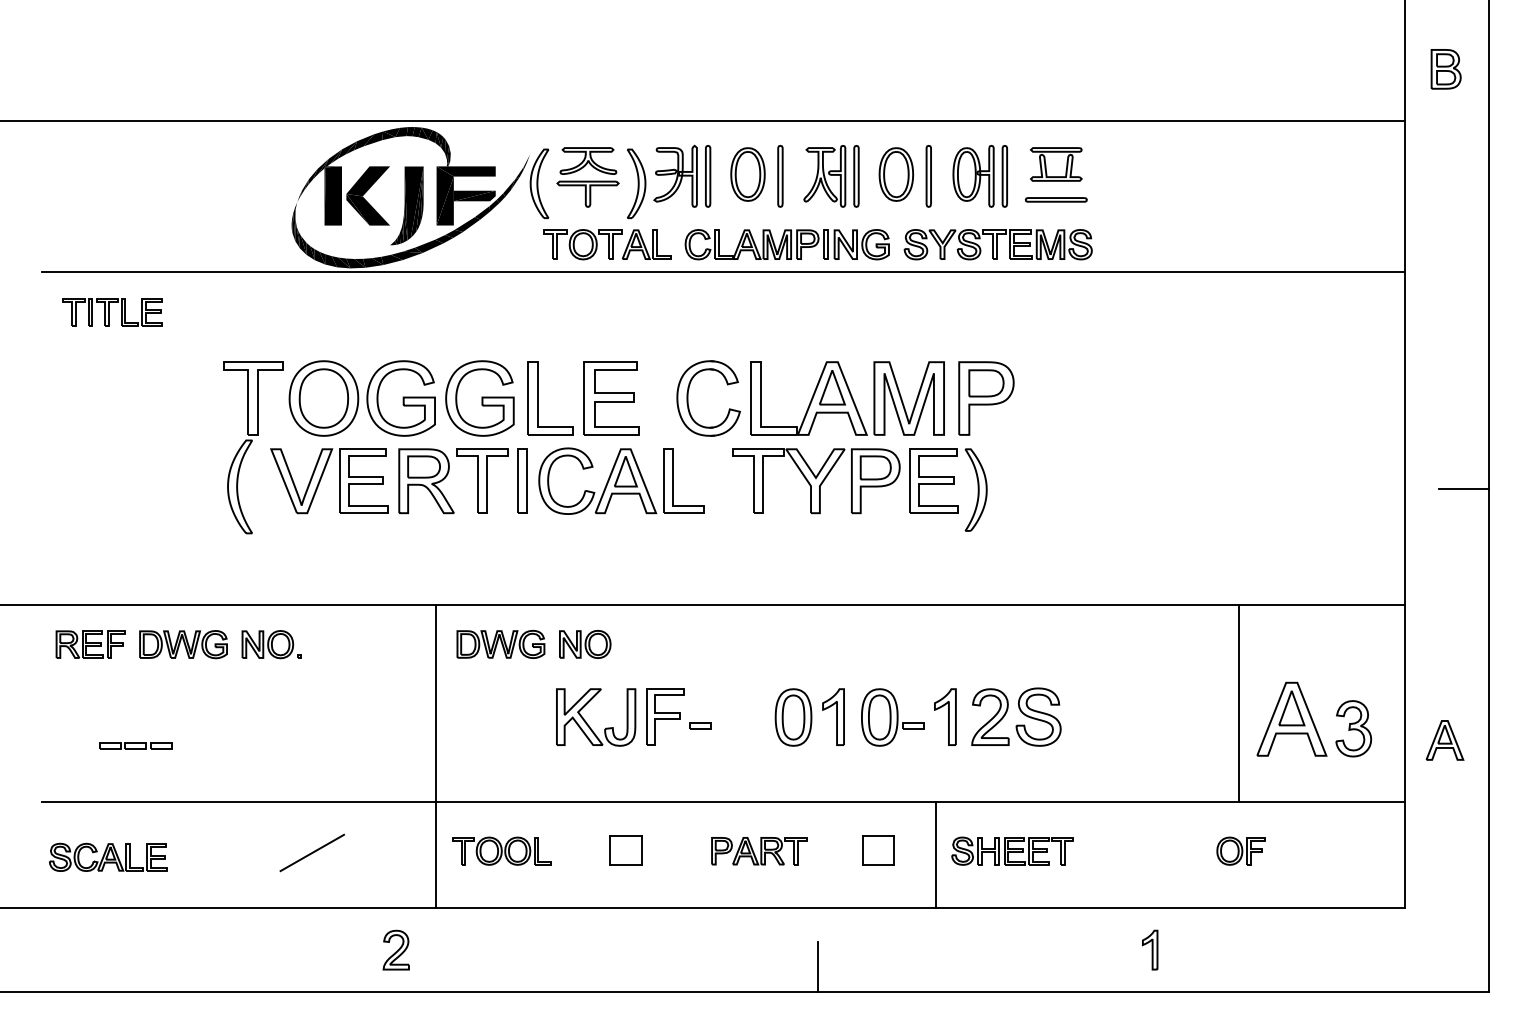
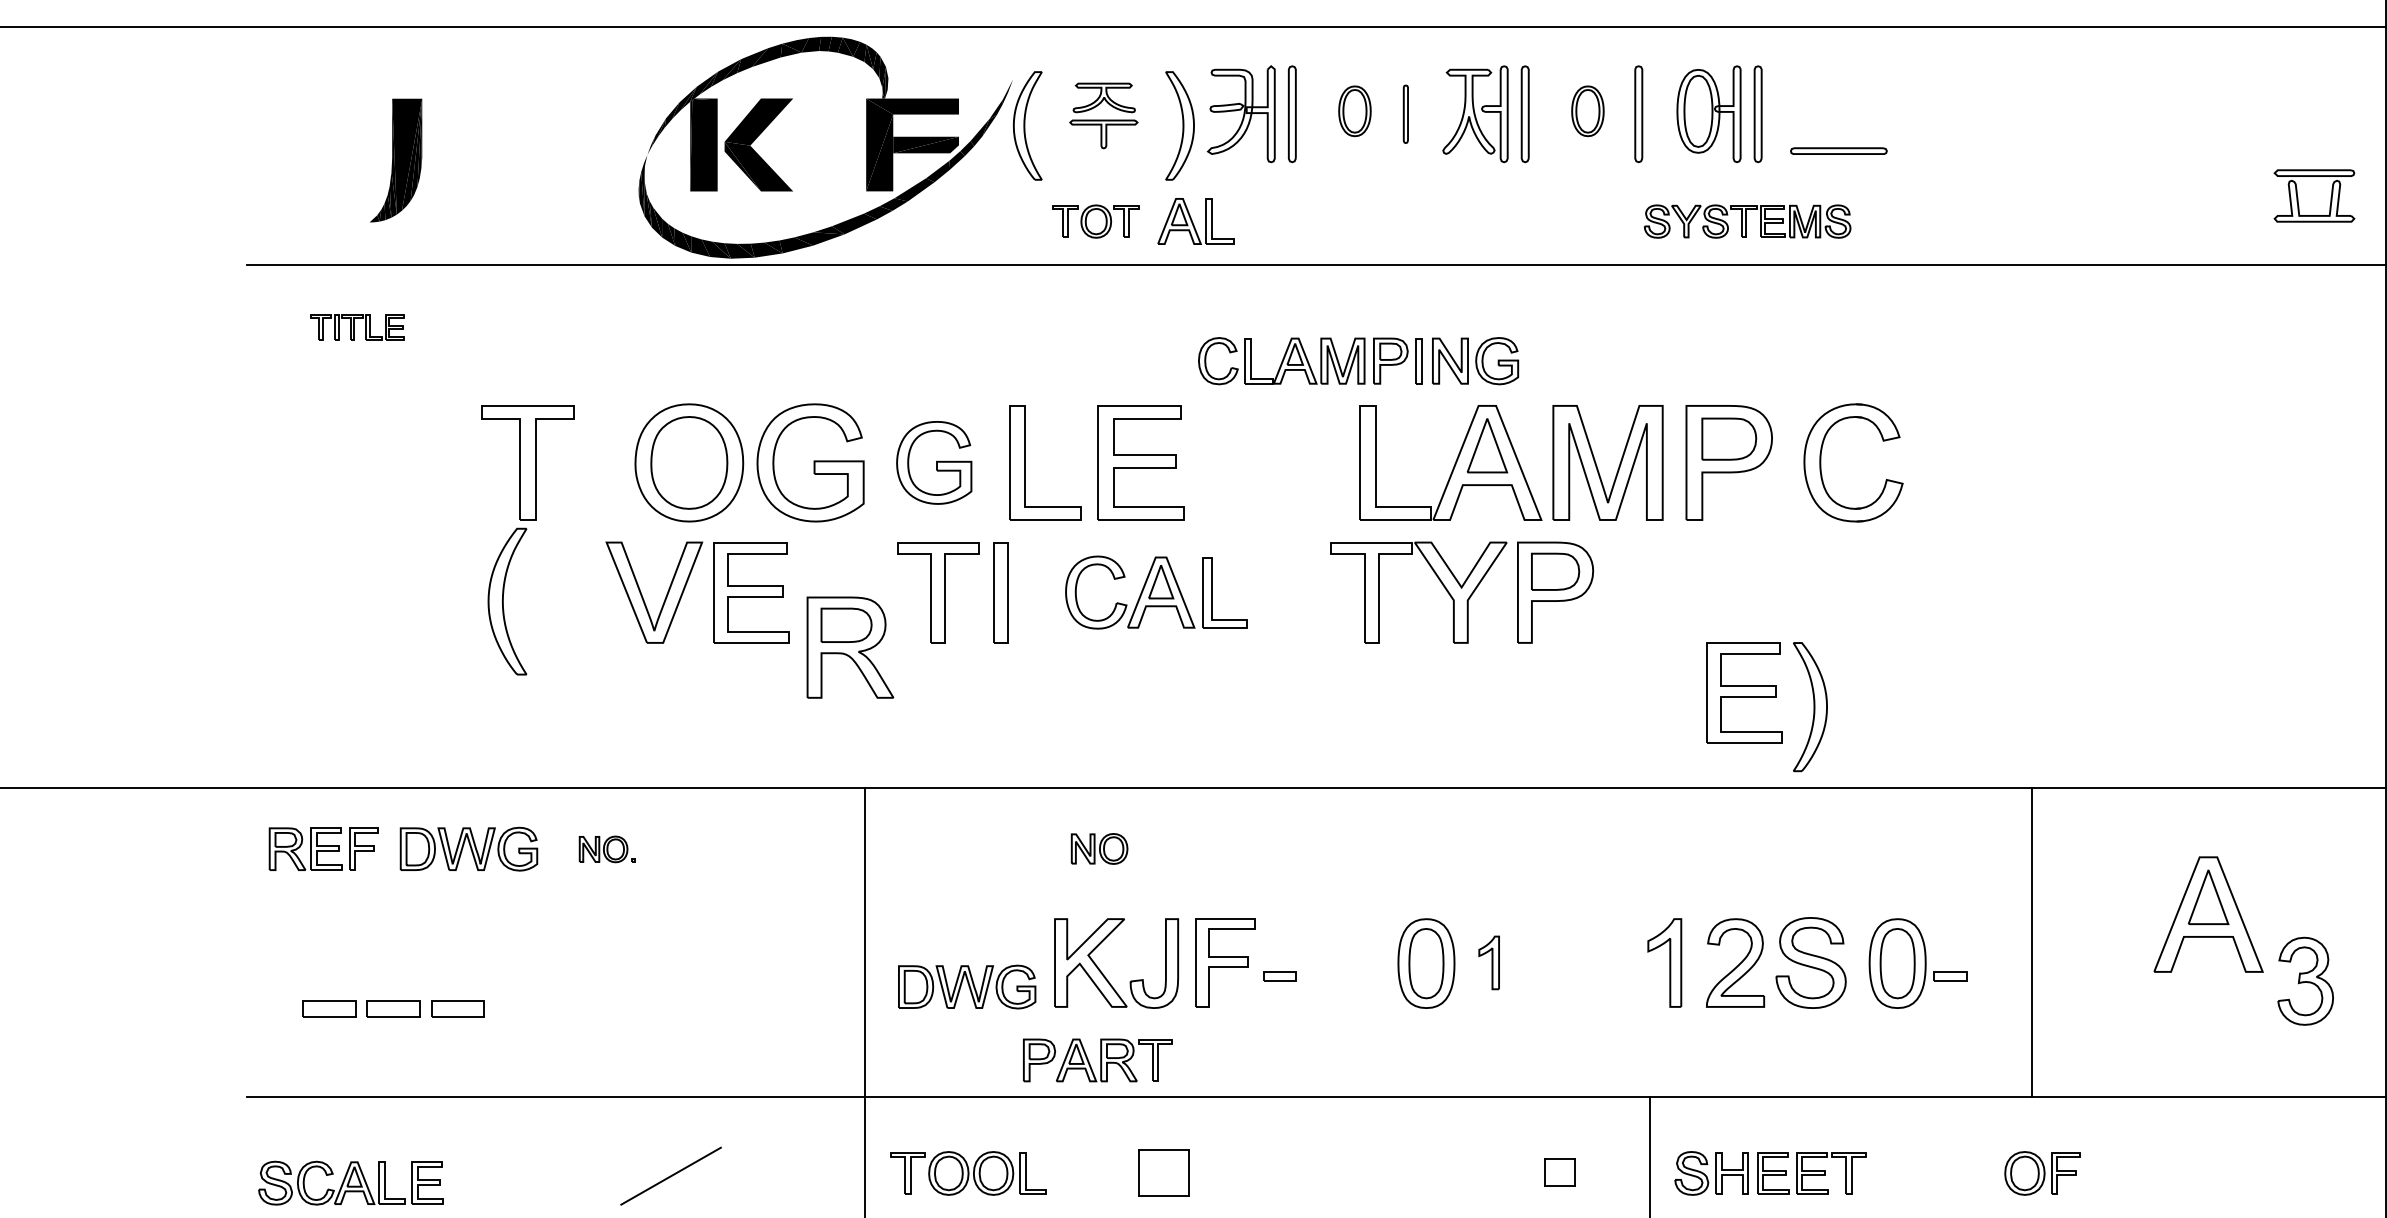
part: (1046, 164) -> (2299, 196), moved
part: (747, 174) -> (1354, 111), size x0.6
part: (896, 174) -> (1588, 111), size x0.6
part: (780, 176) -> (1405, 114), size x0.6
part: (587, 177) -> (1103, 115), size x0.7
part: (406, 205) -> (395, 159), moved
part: (582, 244) -> (1095, 221), size x0.7
part: (786, 244) -> (1357, 360), moved
part: (997, 244) -> (1746, 221), size x0.7
part: (112, 312) -> (357, 327), size x0.6
part: (479, 398) -> (933, 462), size x0.7
part: (688, 398) -> (1821, 462), moved
part: (253, 447) -> (528, 539), moved
part: (621, 480) -> (1156, 591), size x0.7
part: (426, 481) -> (850, 648), moved
part: (948, 489) -> (1766, 706), moved
part: (500, 643) -> (966, 985), moved
part: (271, 644) -> (607, 848), size x0.6
part: (585, 644) -> (1099, 848), size x0.7
line: (1238, 703) -> (2032, 941), moved
part: (833, 716) -> (1489, 962), size x0.6
part: (892, 717) -> (1917, 963), moved
part: (1291, 718) -> (2208, 913), moved
part: (135, 745) -> (393, 1007), size x1.6
part: (878, 850) -> (1559, 1172), size x0.6
part: (1240, 850) -> (2041, 1172), moved
part: (759, 851) -> (1098, 1060), moved

